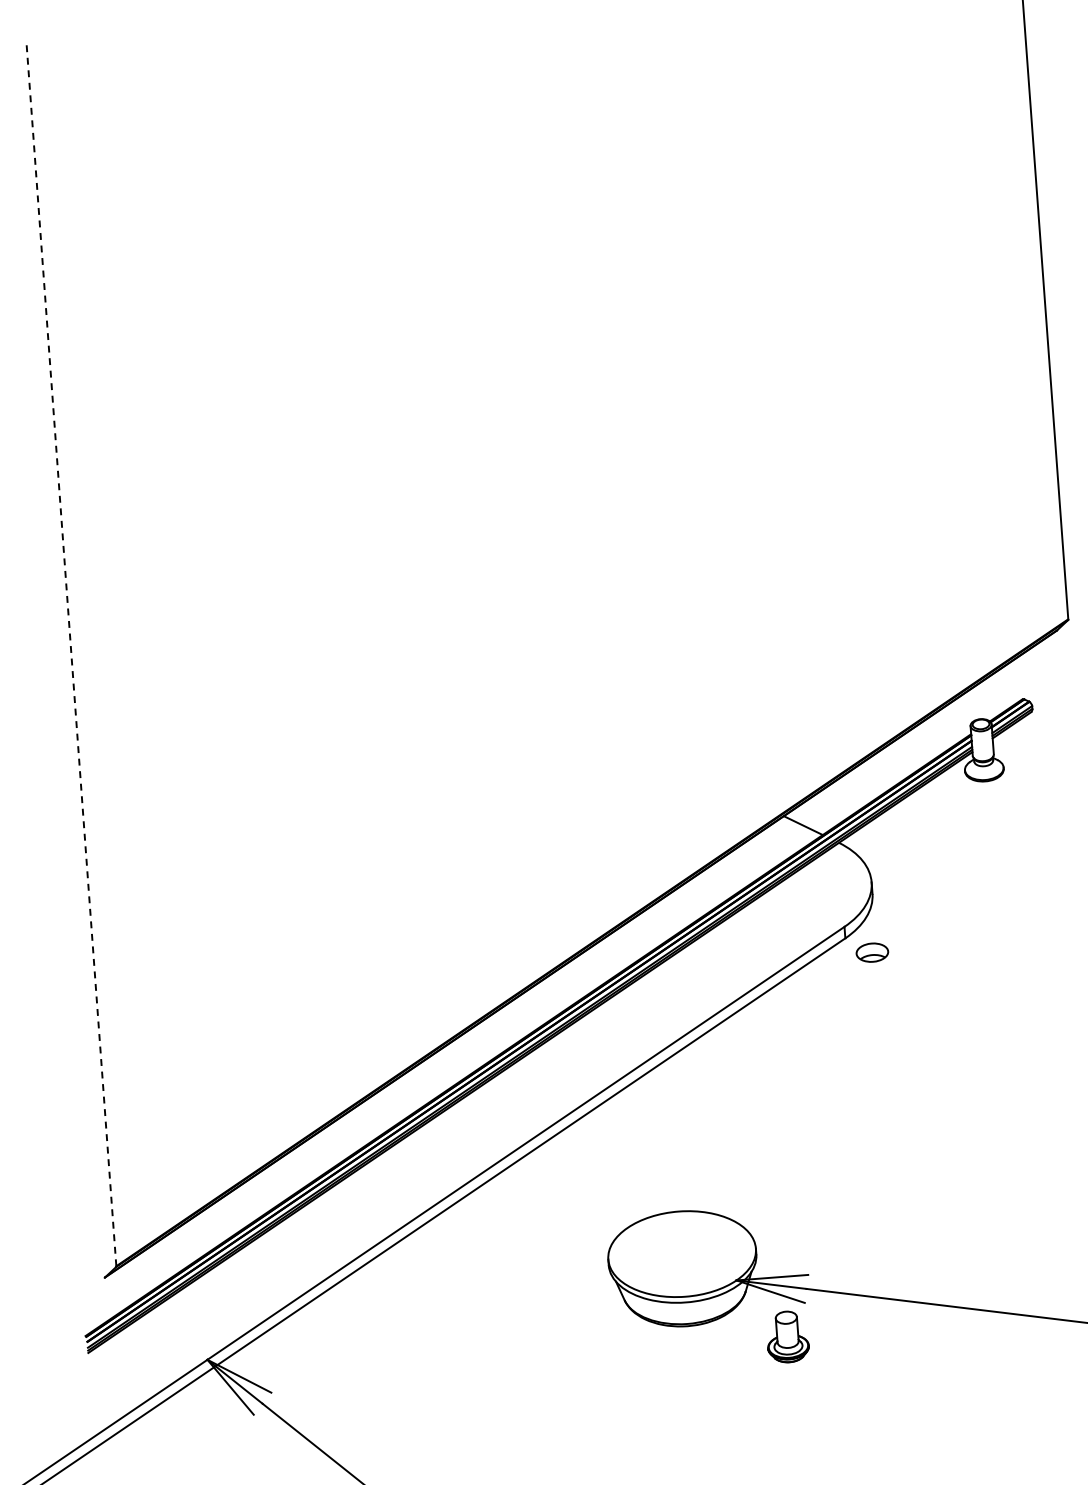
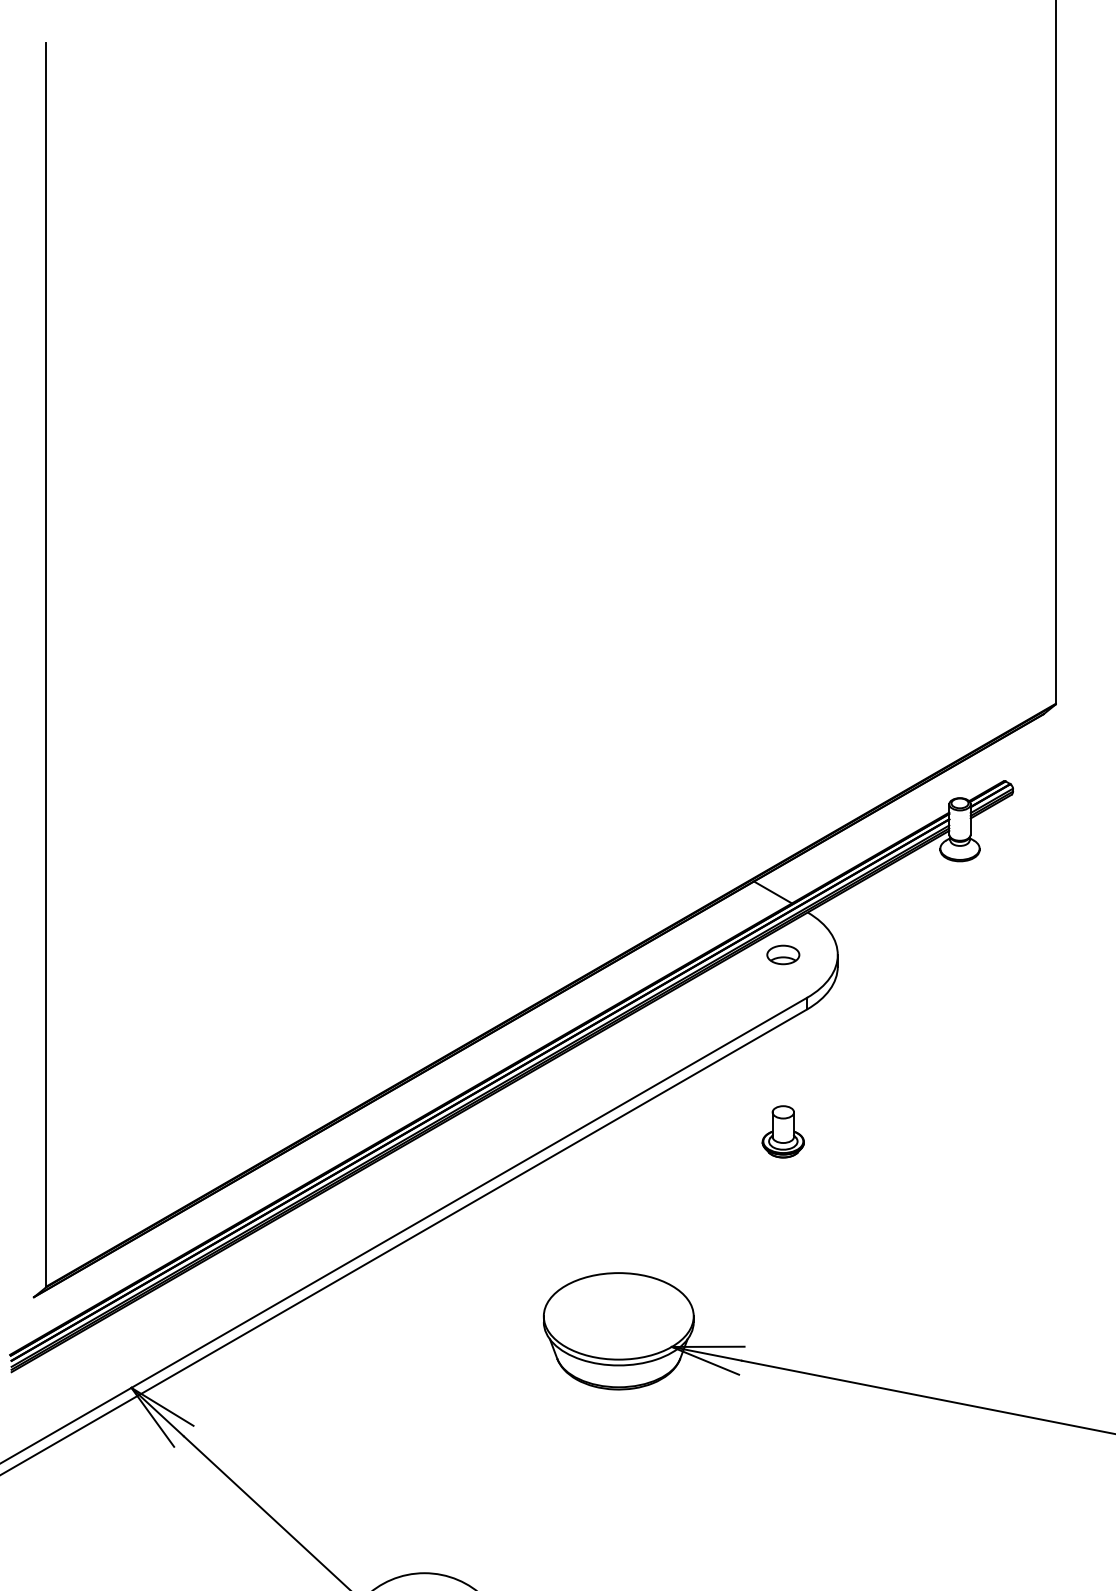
line: (71, 654) -> (46, 665), dashed -> solid
part: (872, 952) -> (783, 954), moved
part: (786, 1336) -> (782, 1131), moved

